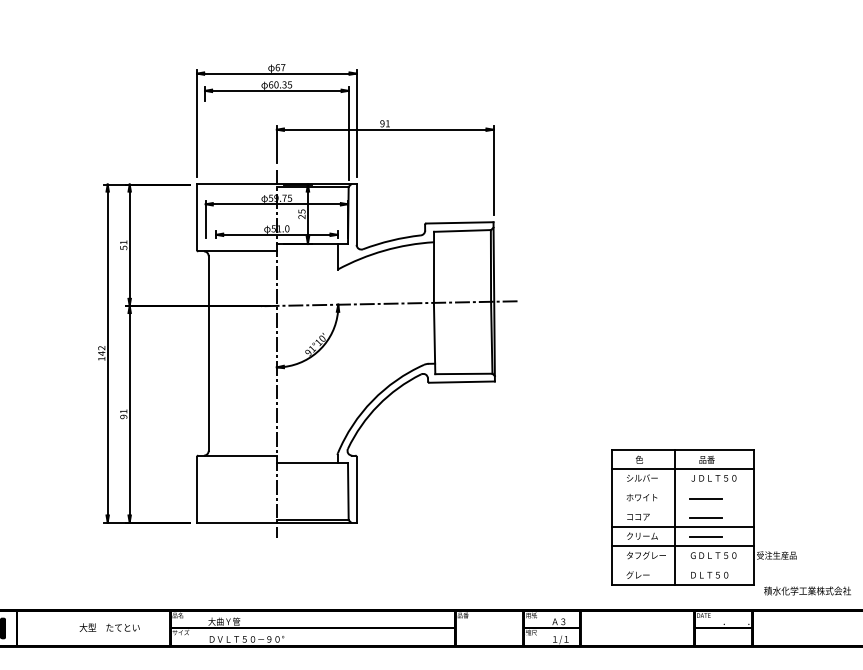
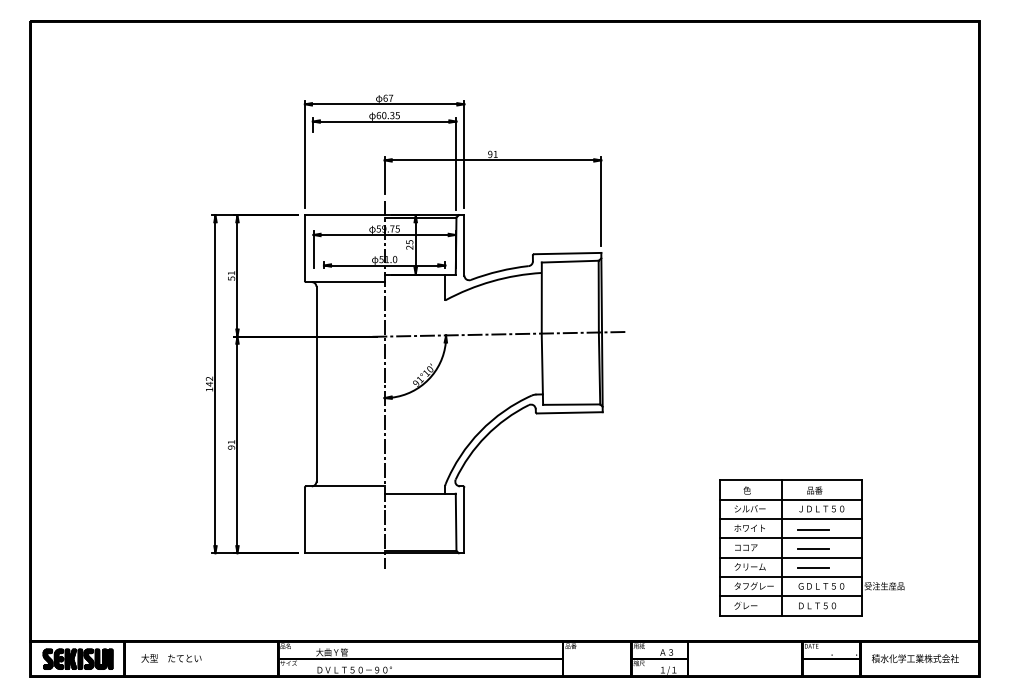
line: (682, 488) -> (790, 519), added
line: (682, 507) -> (790, 538), added
line: (682, 565) -> (790, 596), added
text: (807, 590) -> (915, 658), moved
text: (109, 627) -> (171, 658), moved

